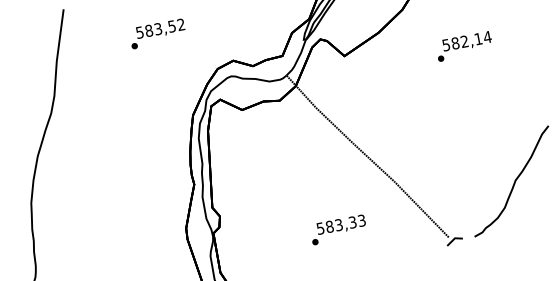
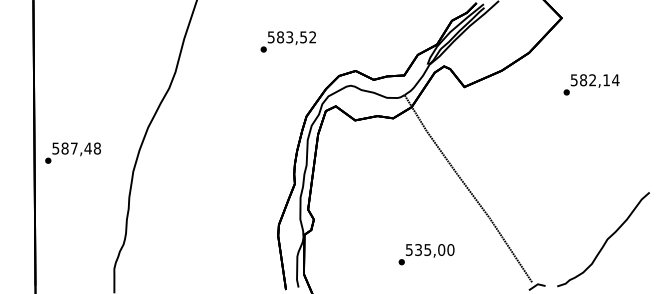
text: (156, 33) -> (287, 41), moved
text: (464, 46) -> (591, 84), moved
text: (345, 223) -> (434, 249), 583,33 -> 535,00

